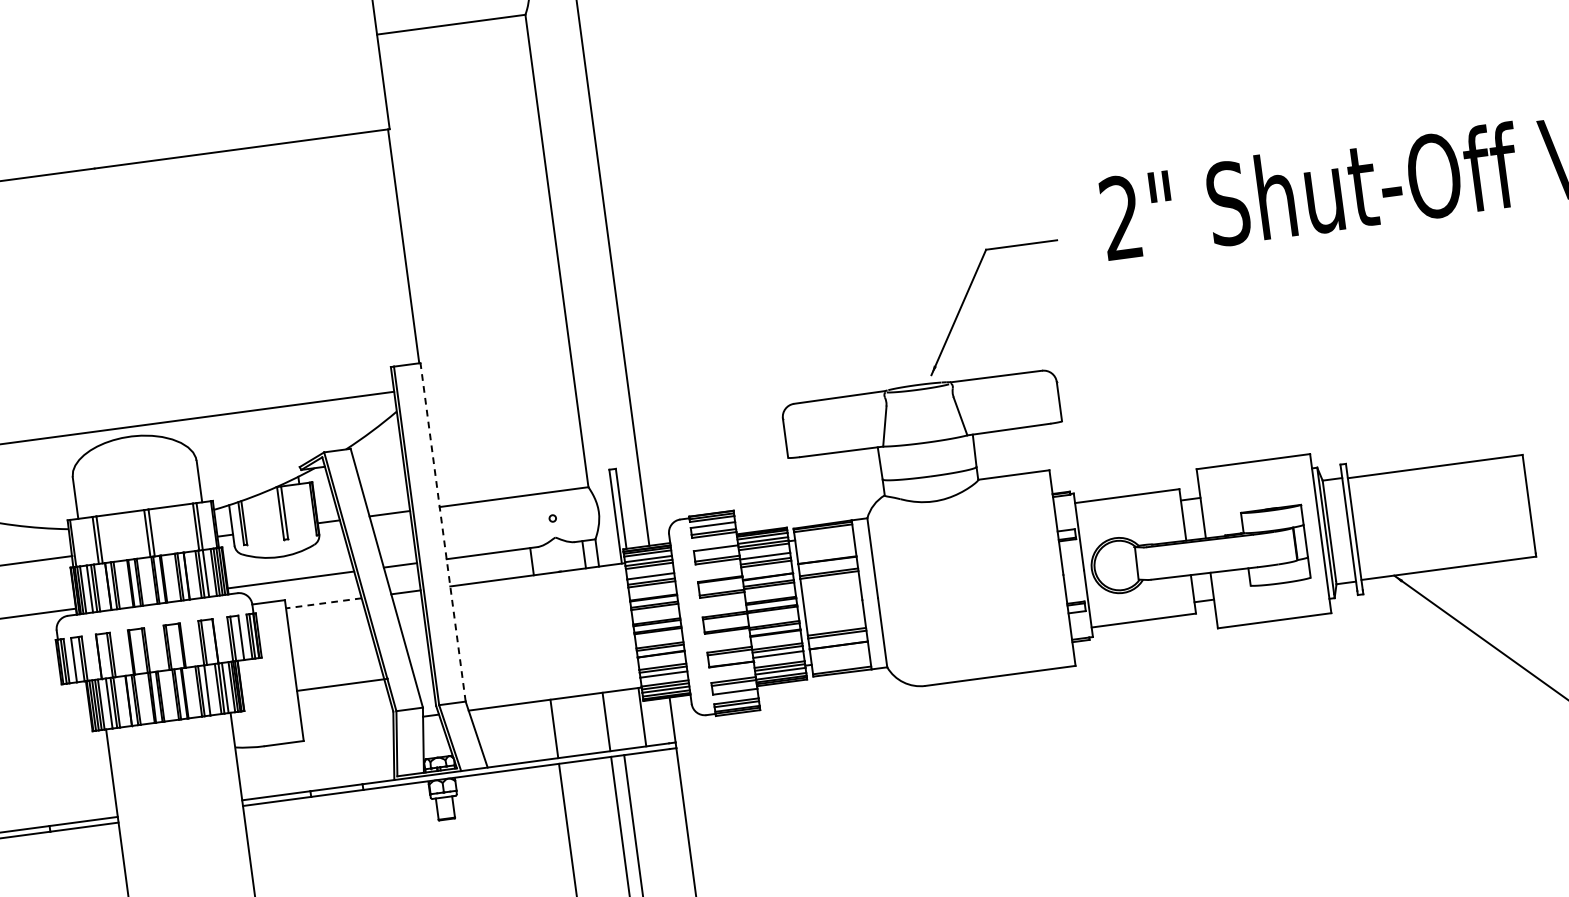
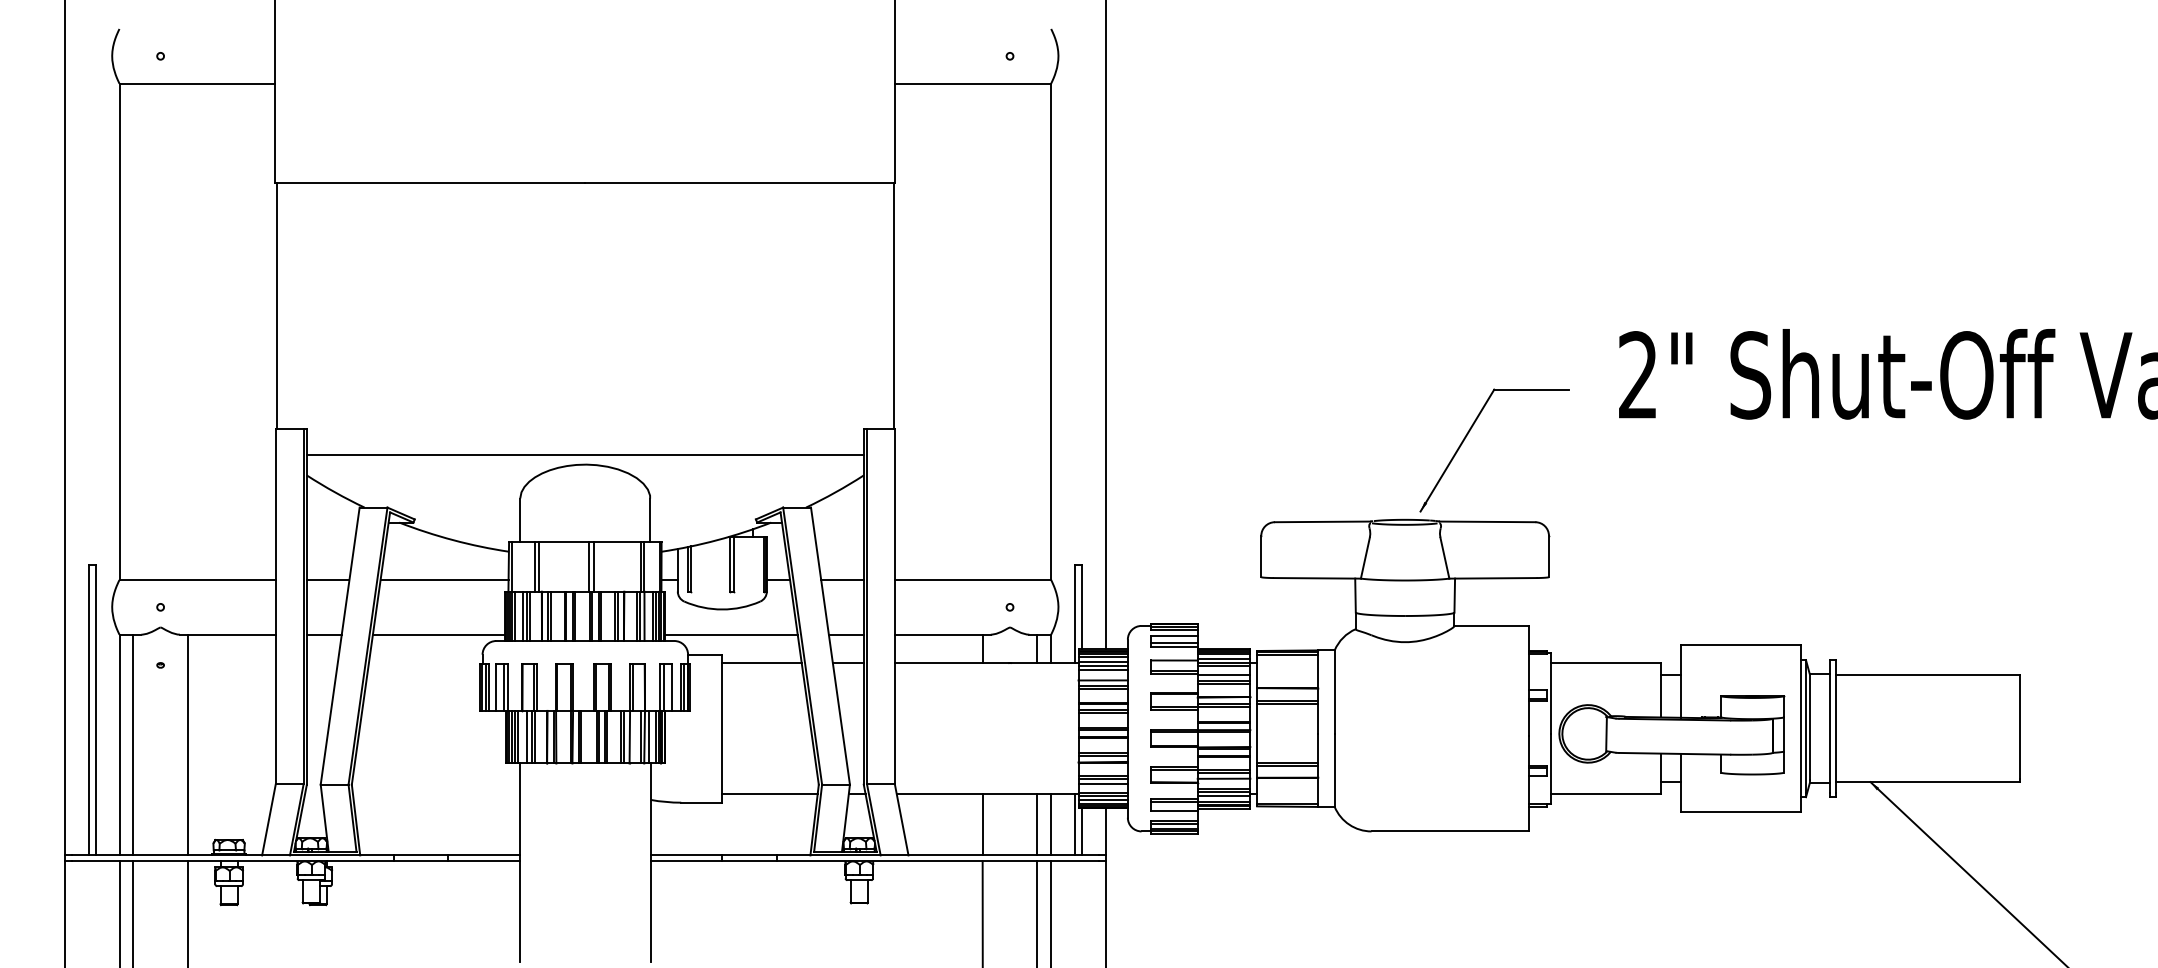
line: (442, 532) -> (894, 606), dashed -> solid
line: (324, 603) -> (762, 663), dashed -> solid
line: (342, 685) -> (769, 794), moved
line: (619, 719) -> (1051, 824), added
line: (649, 722) -> (1081, 831), added

